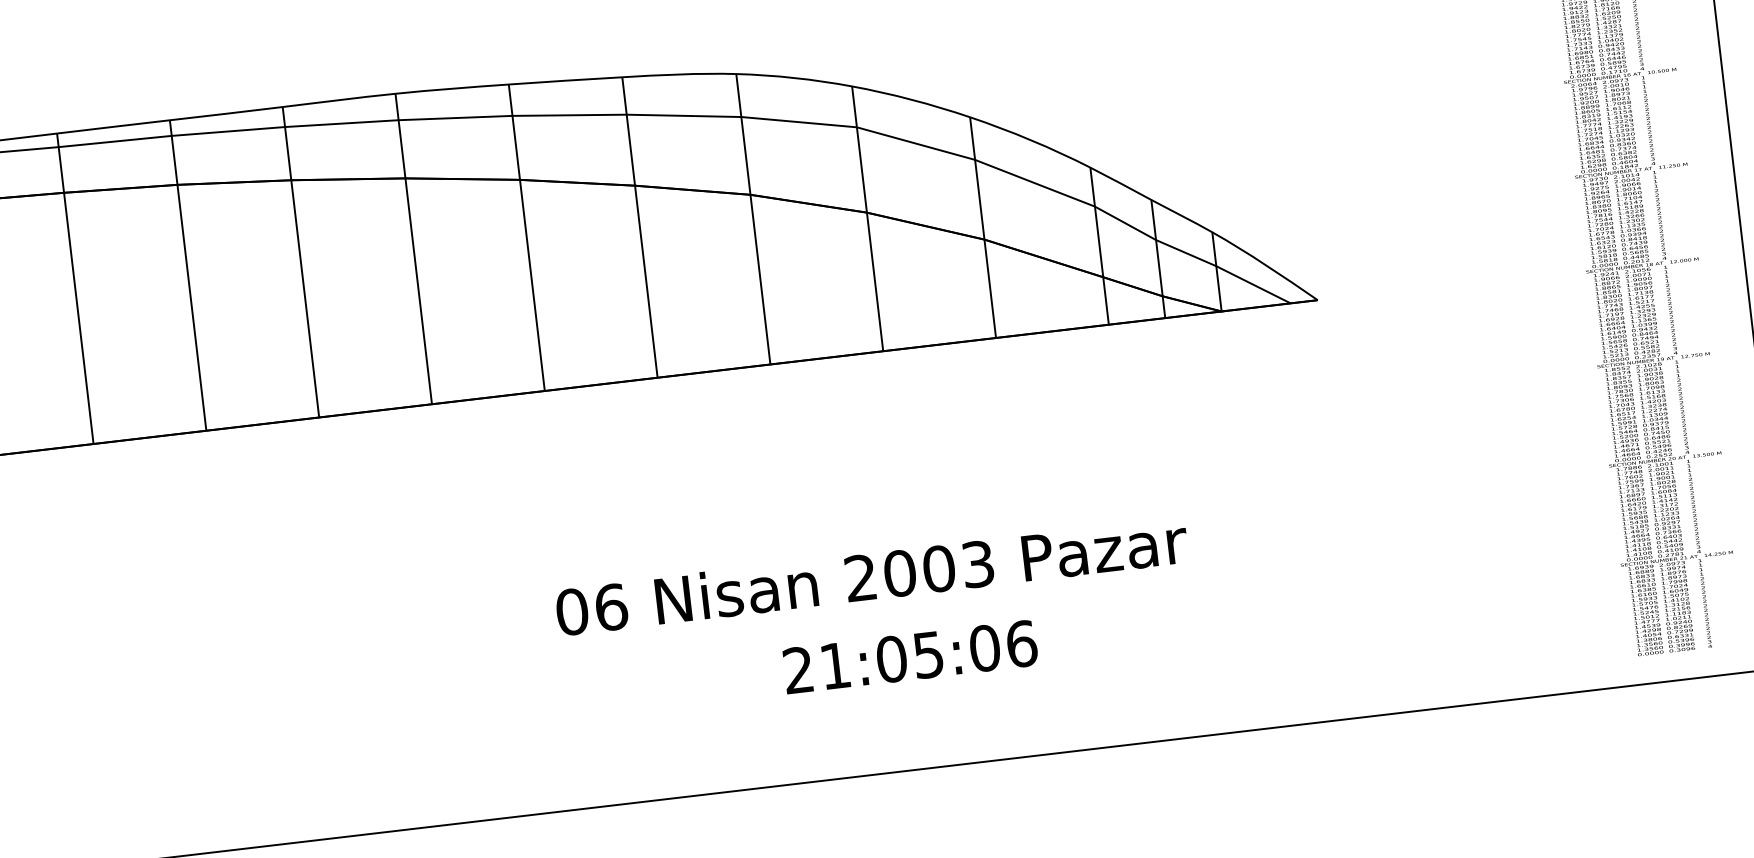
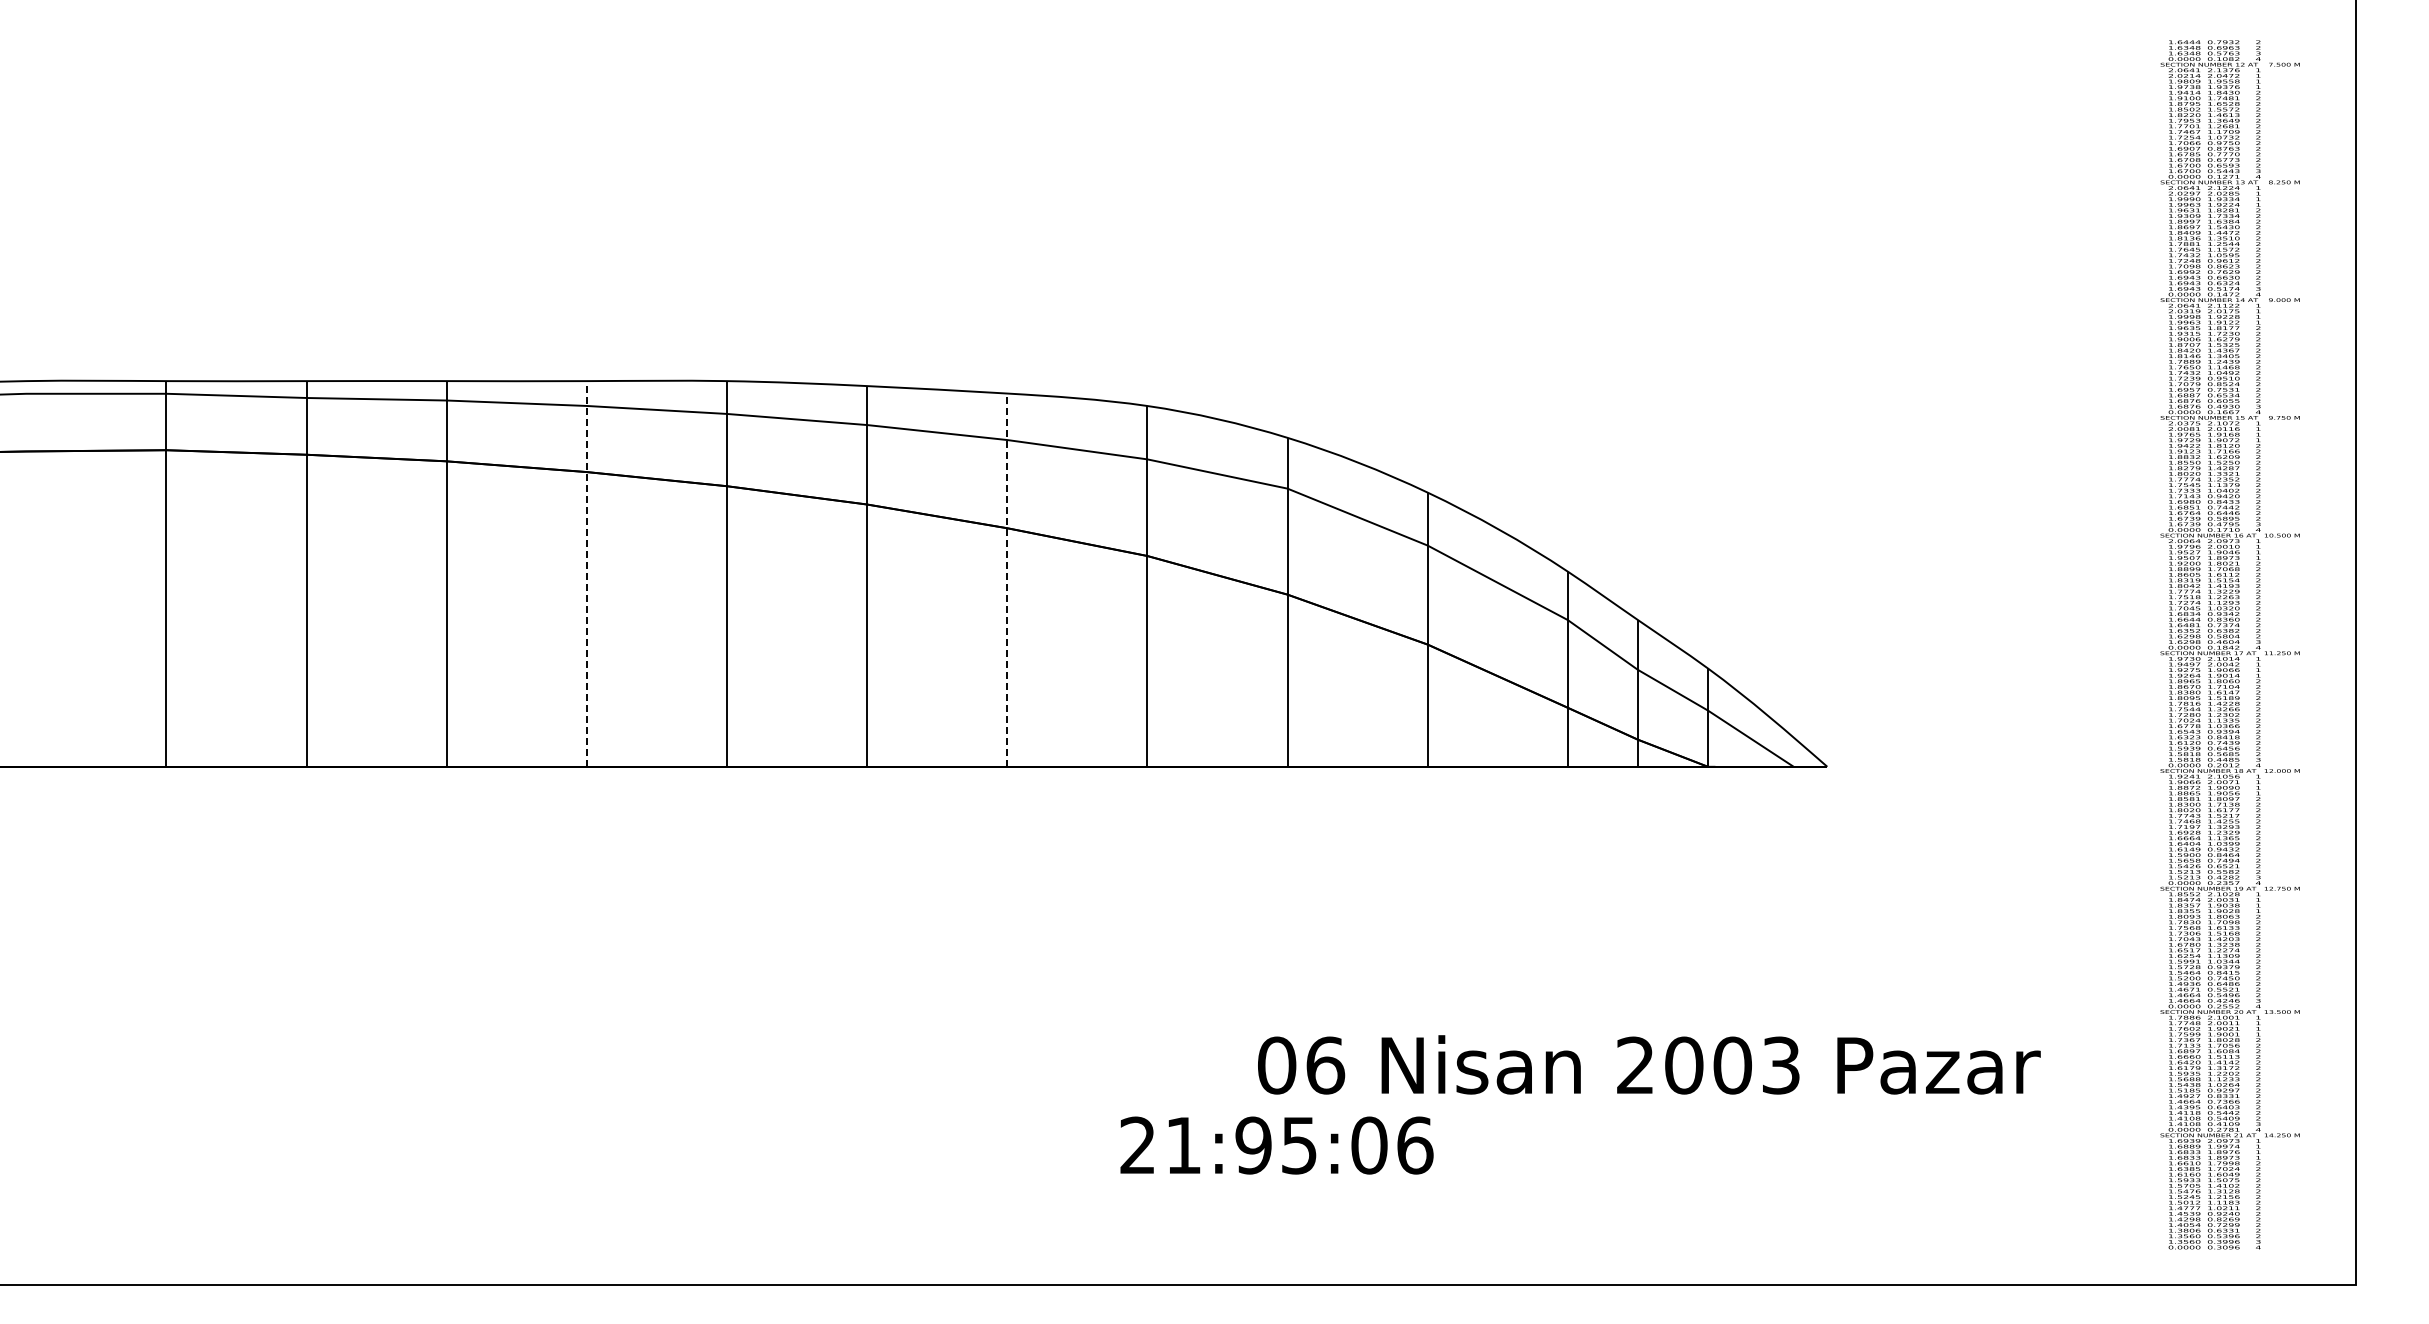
line: (640, 227) -> (1007, 580), solid -> dashed
line: (300, 261) -> (586, 573), solid -> dashed
text: (872, 575) -> (1649, 1064), moved
text: (891, 659) -> (1253, 1145), 21:05:06 -> 21:95:06

